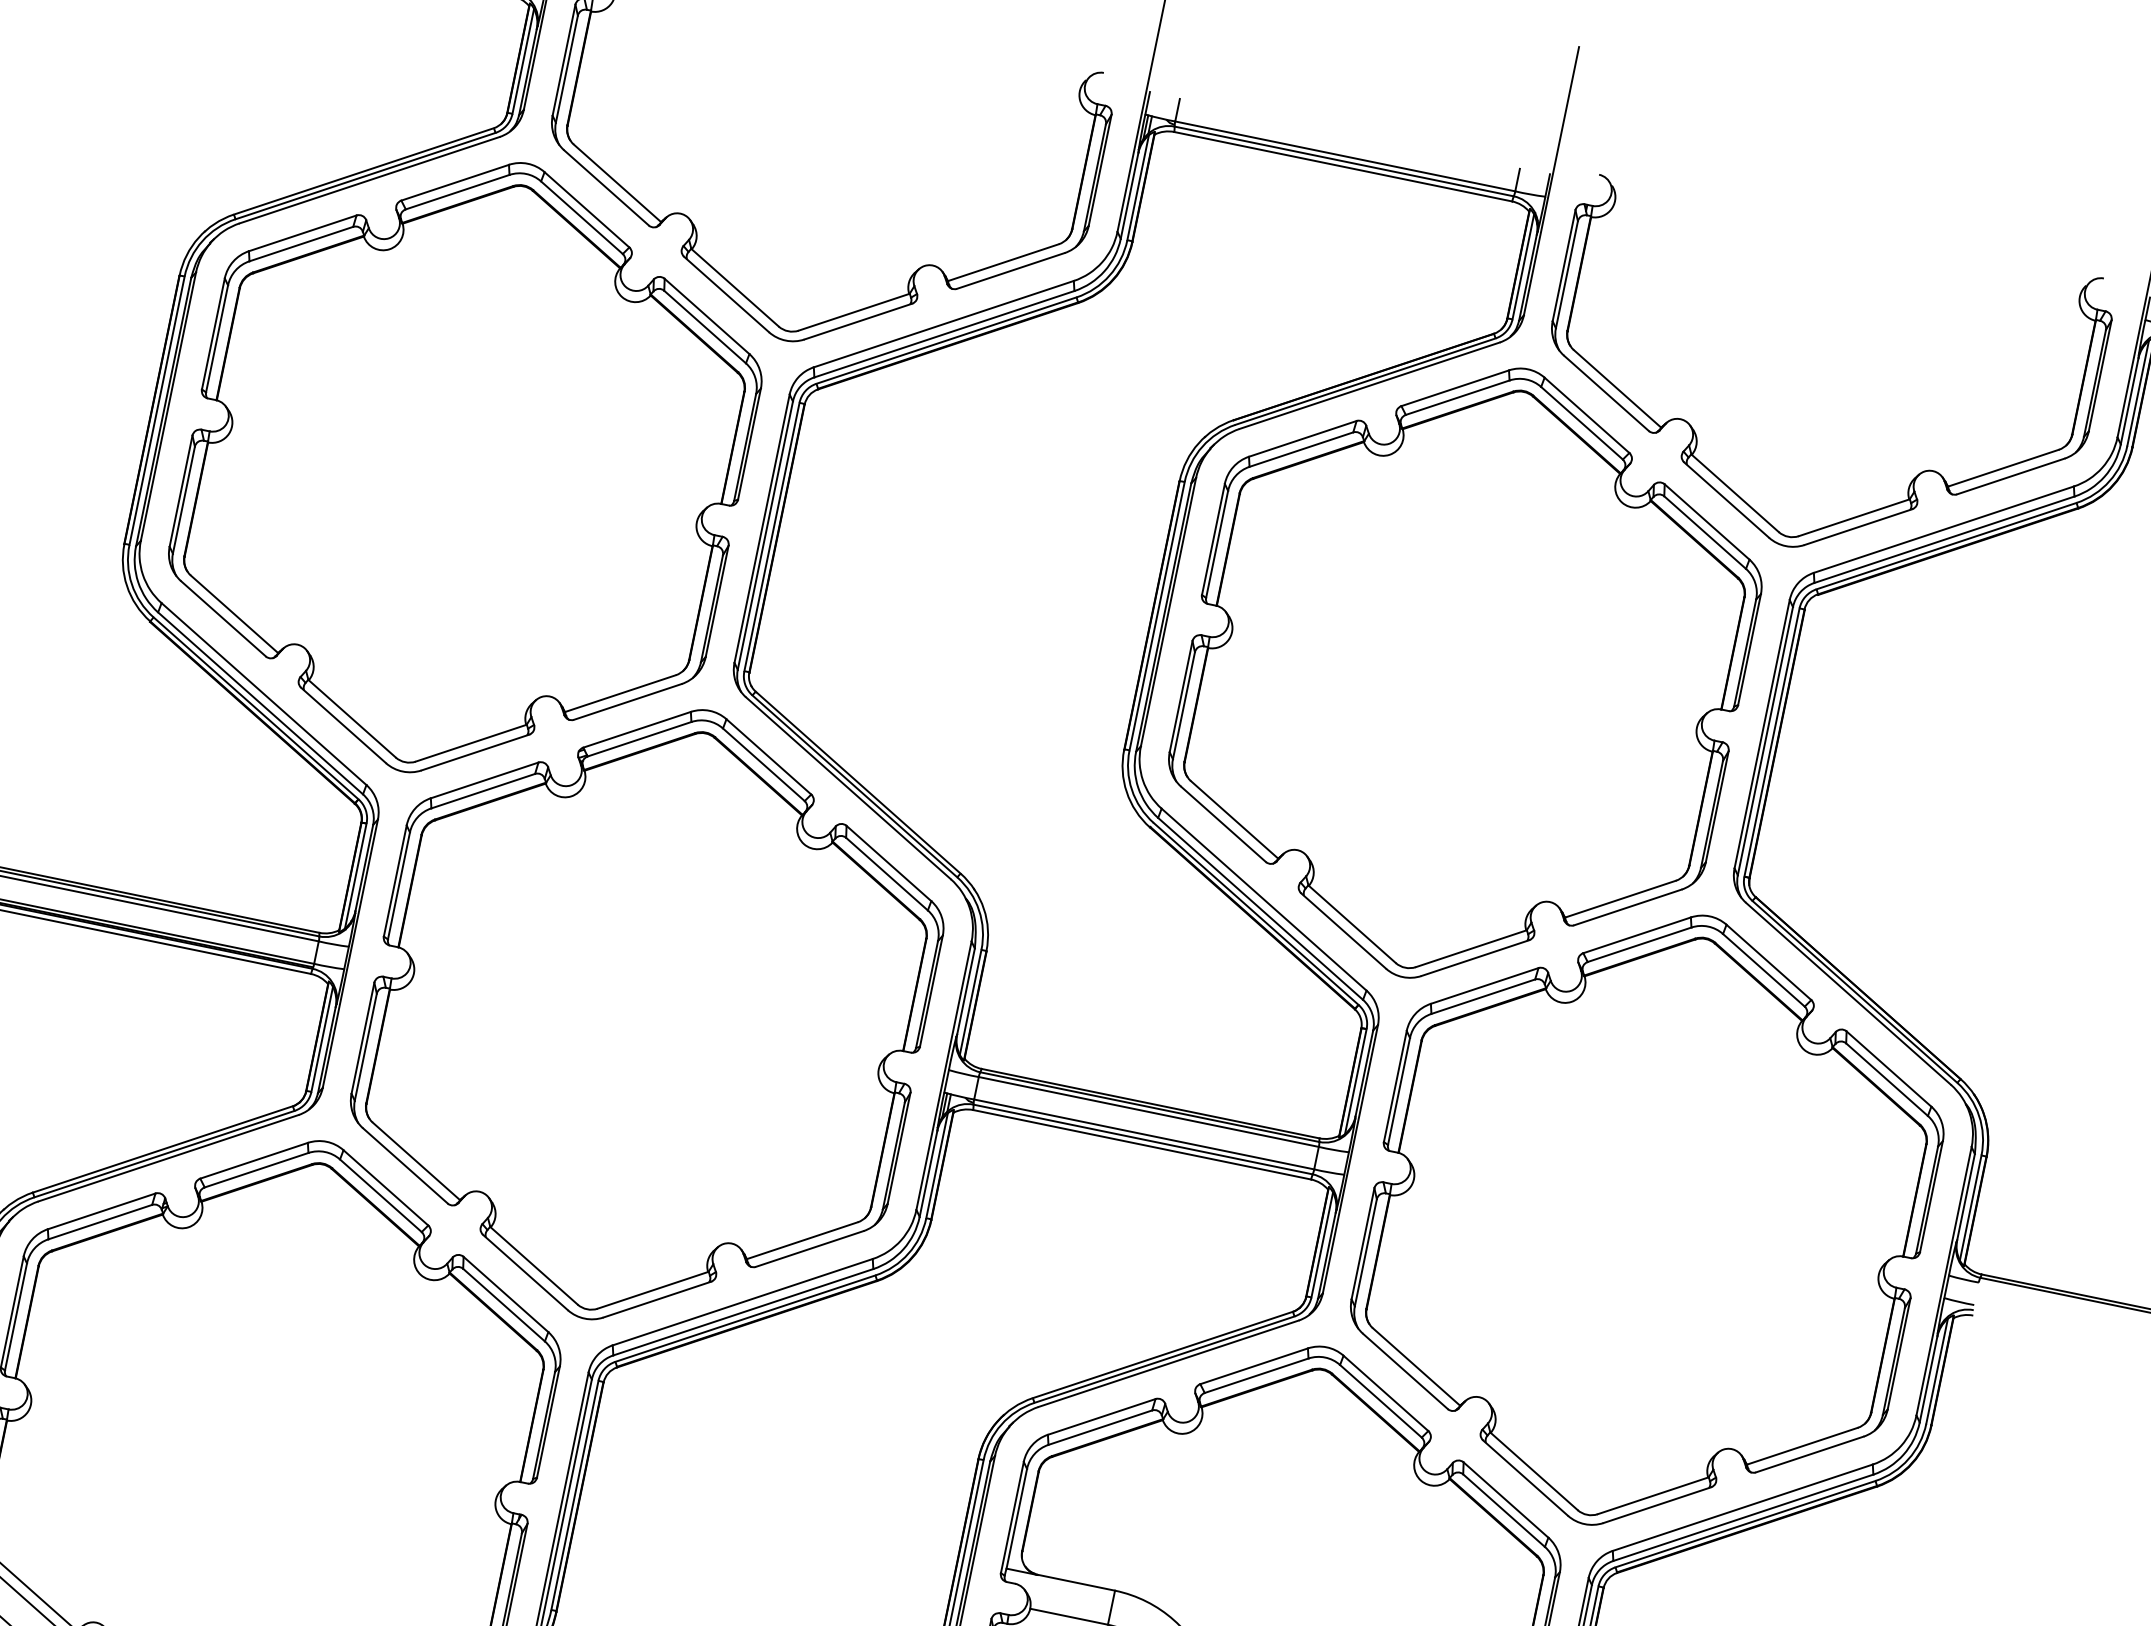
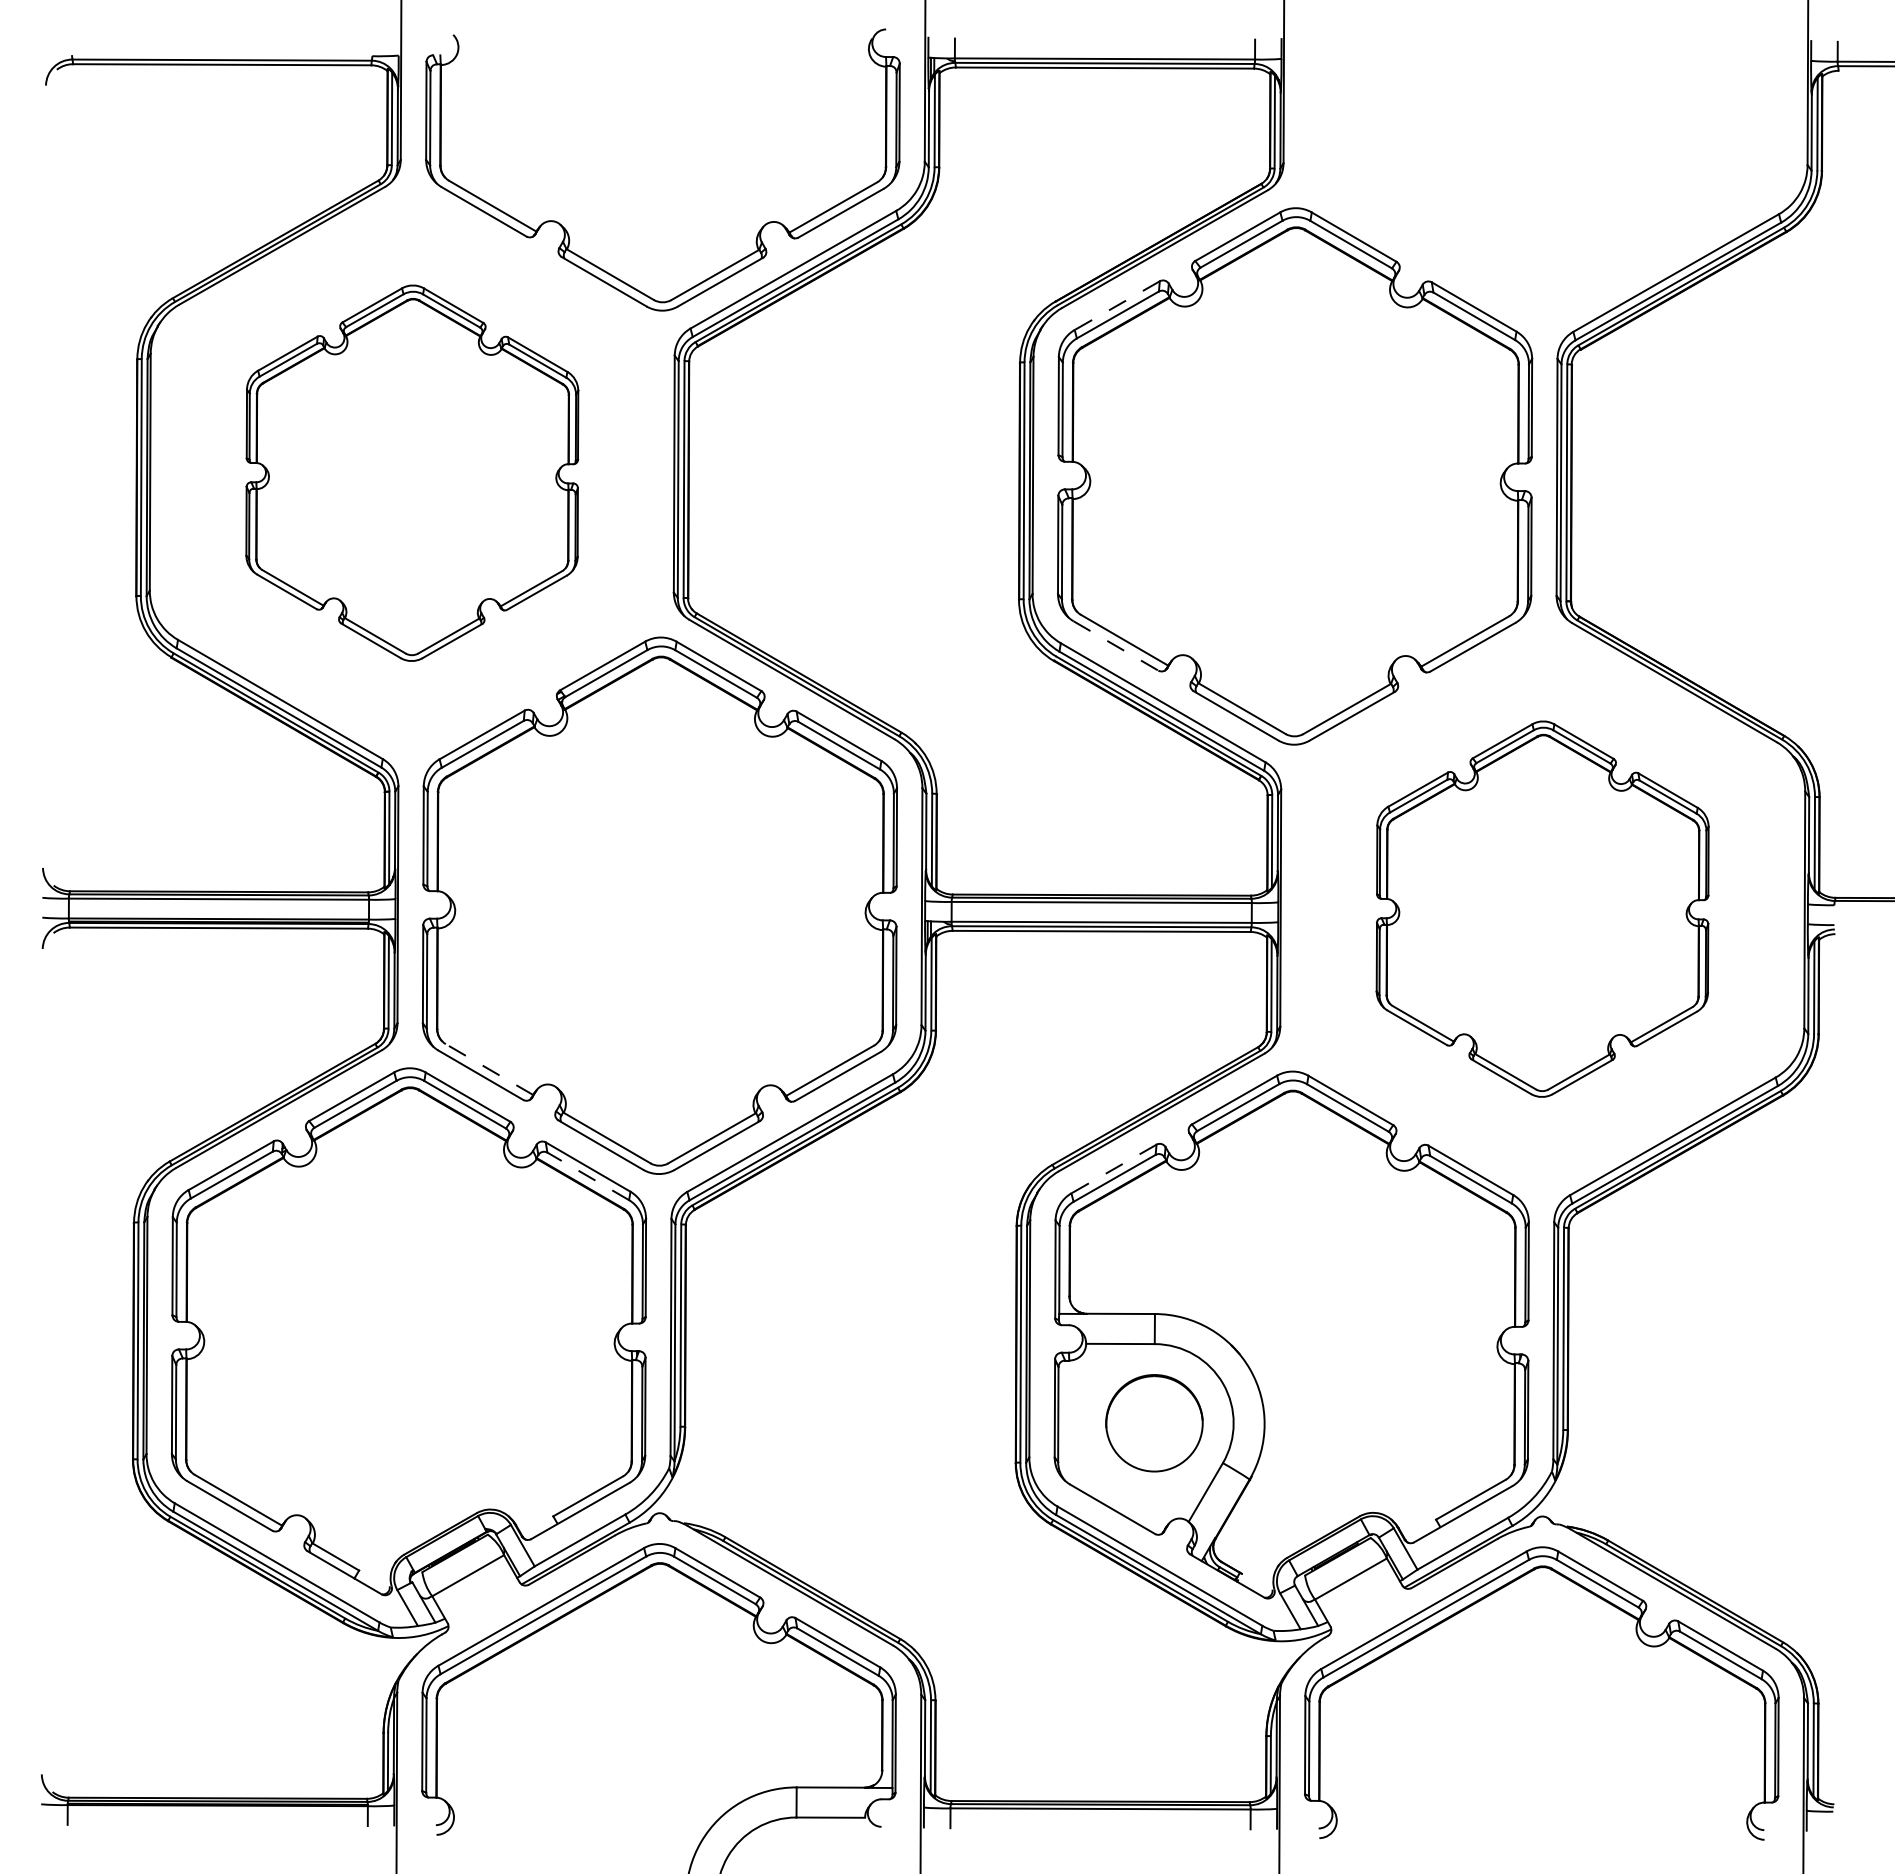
part: (1696, 434) -> (1450, 234), removed
line: (1301, 438) -> (1116, 305), solid -> dashed
part: (465, 468) -> (412, 473), size x0.7
line: (1224, 825) -> (1116, 646), solid -> dashed
line: (416, 1161) -> (489, 1069), solid -> dashed
part: (1646, 1220) -> (1542, 909), size x0.7
line: (503, 1305) -> (587, 1176), solid -> dashed
line: (1101, 1417) -> (1113, 1169), solid -> dashed

